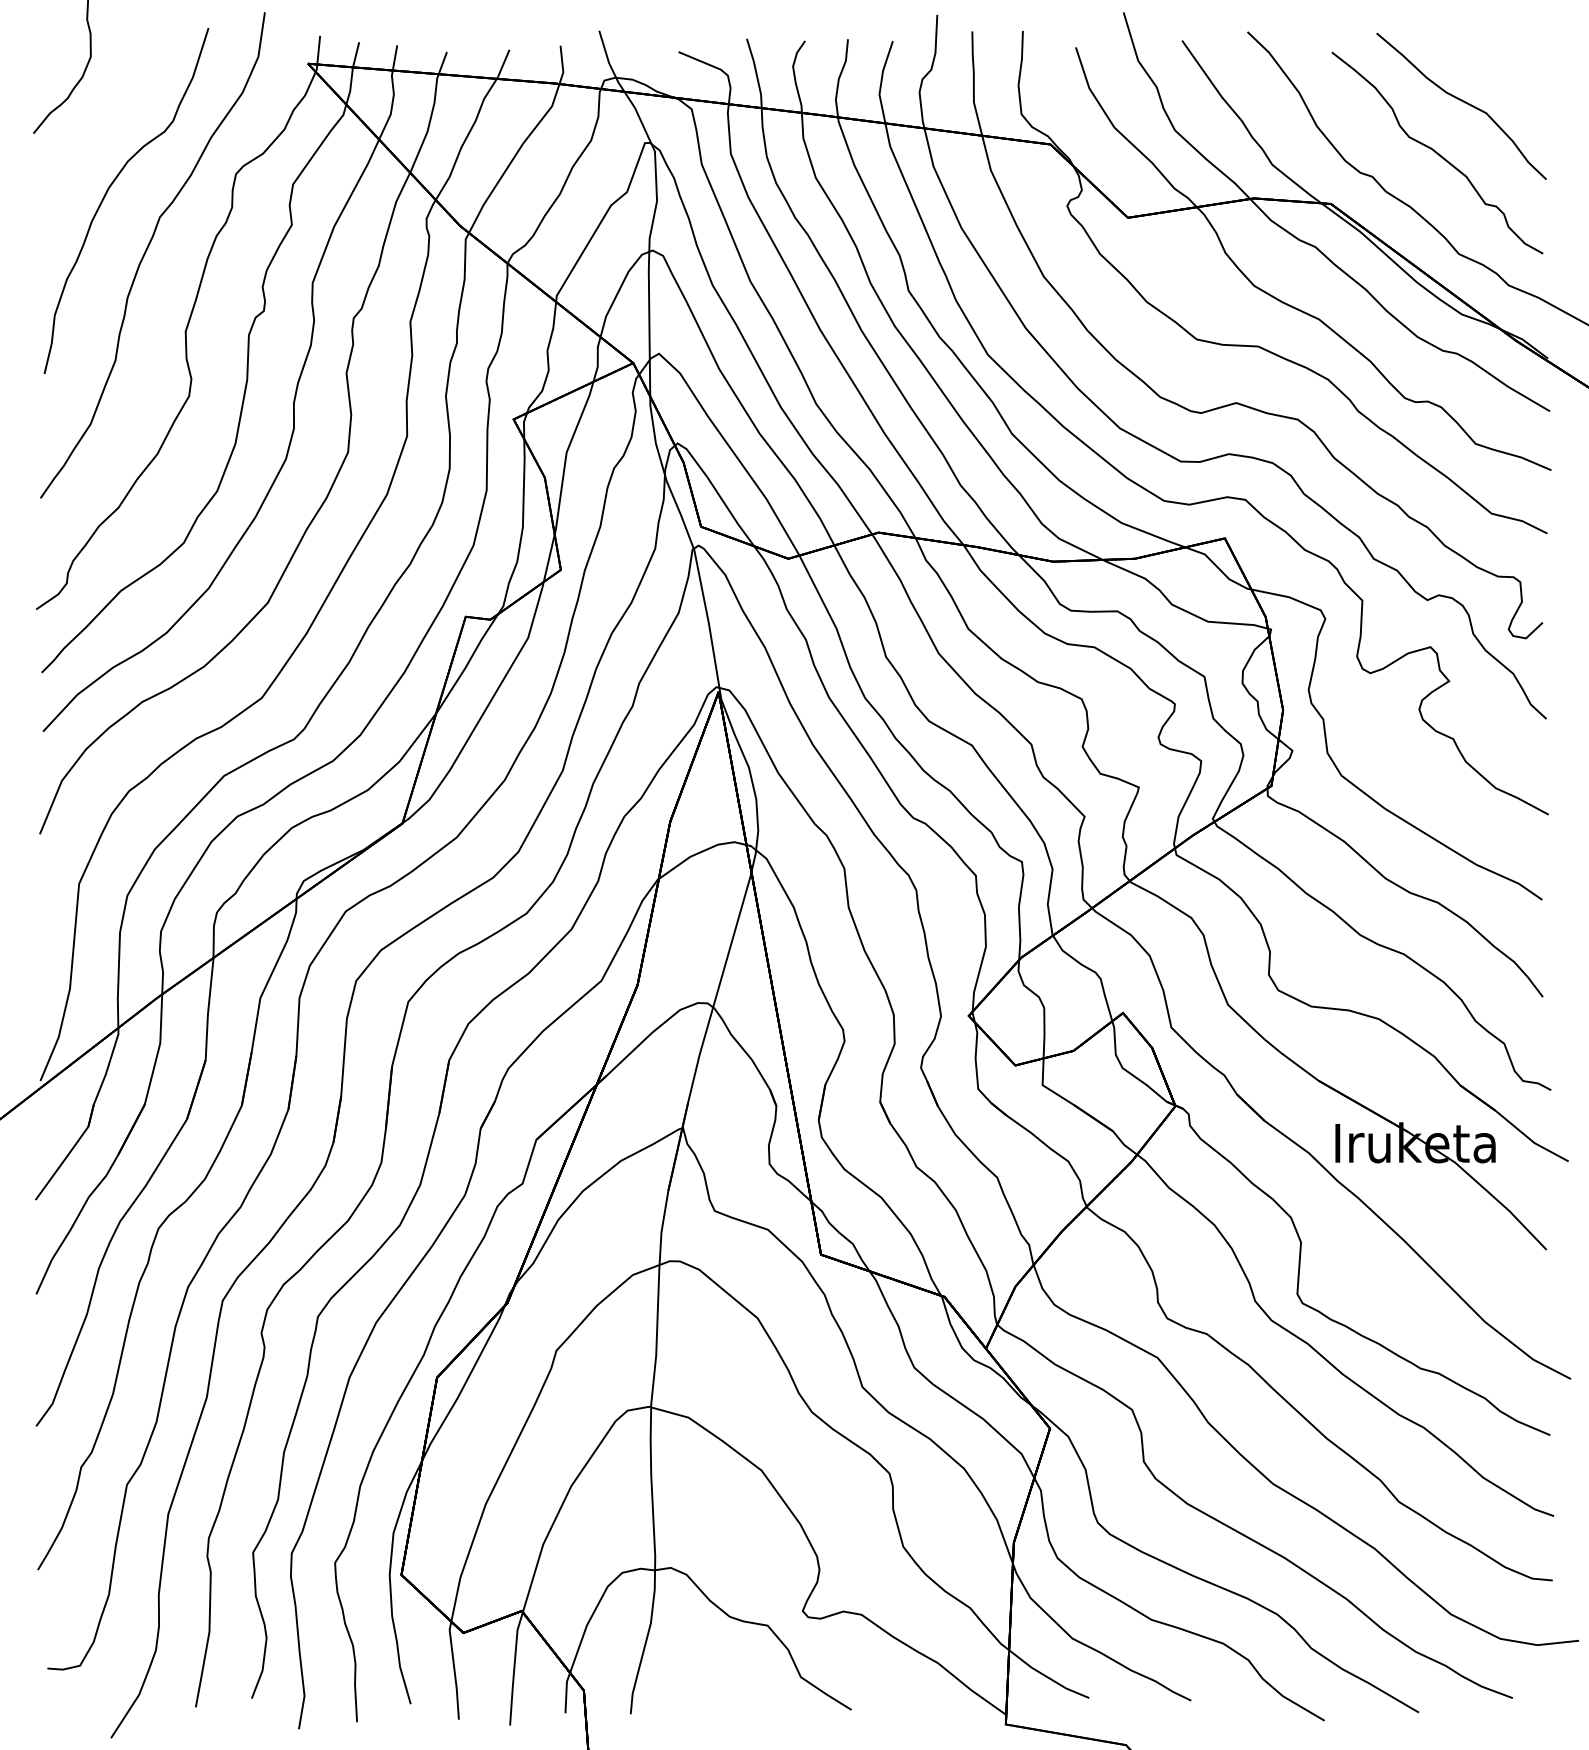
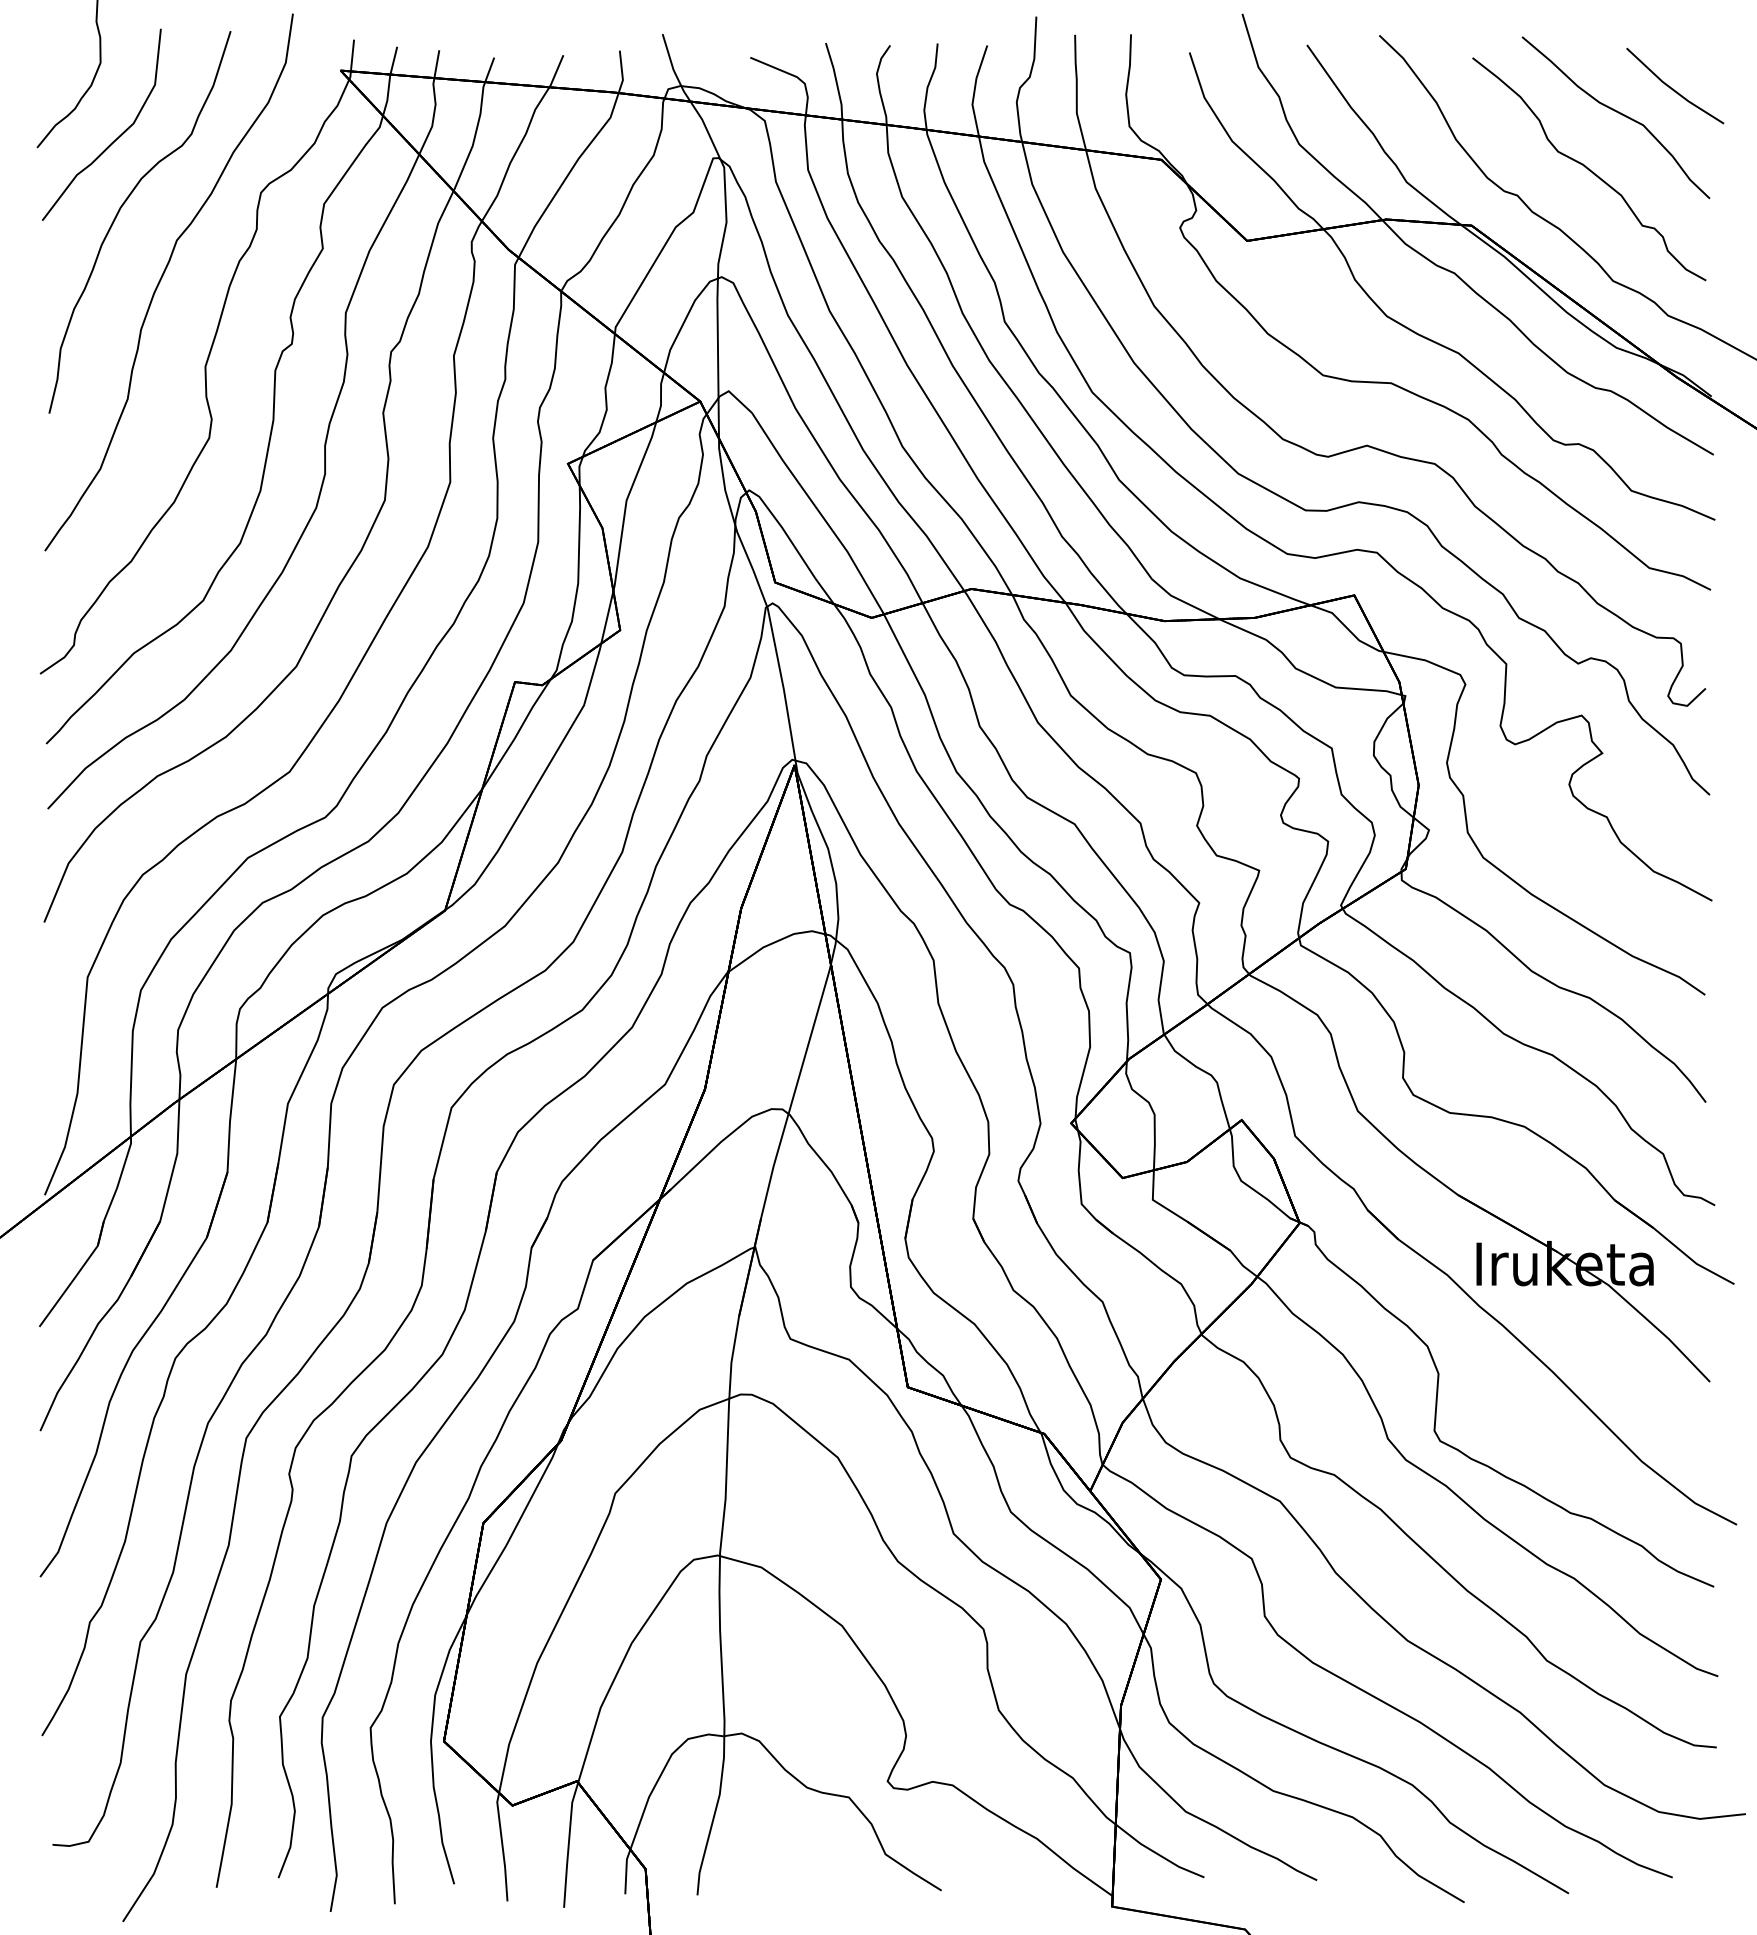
line: (1513, 79) -> (1673, 88), added
curve: (102, 126) -> (113, 140), added

